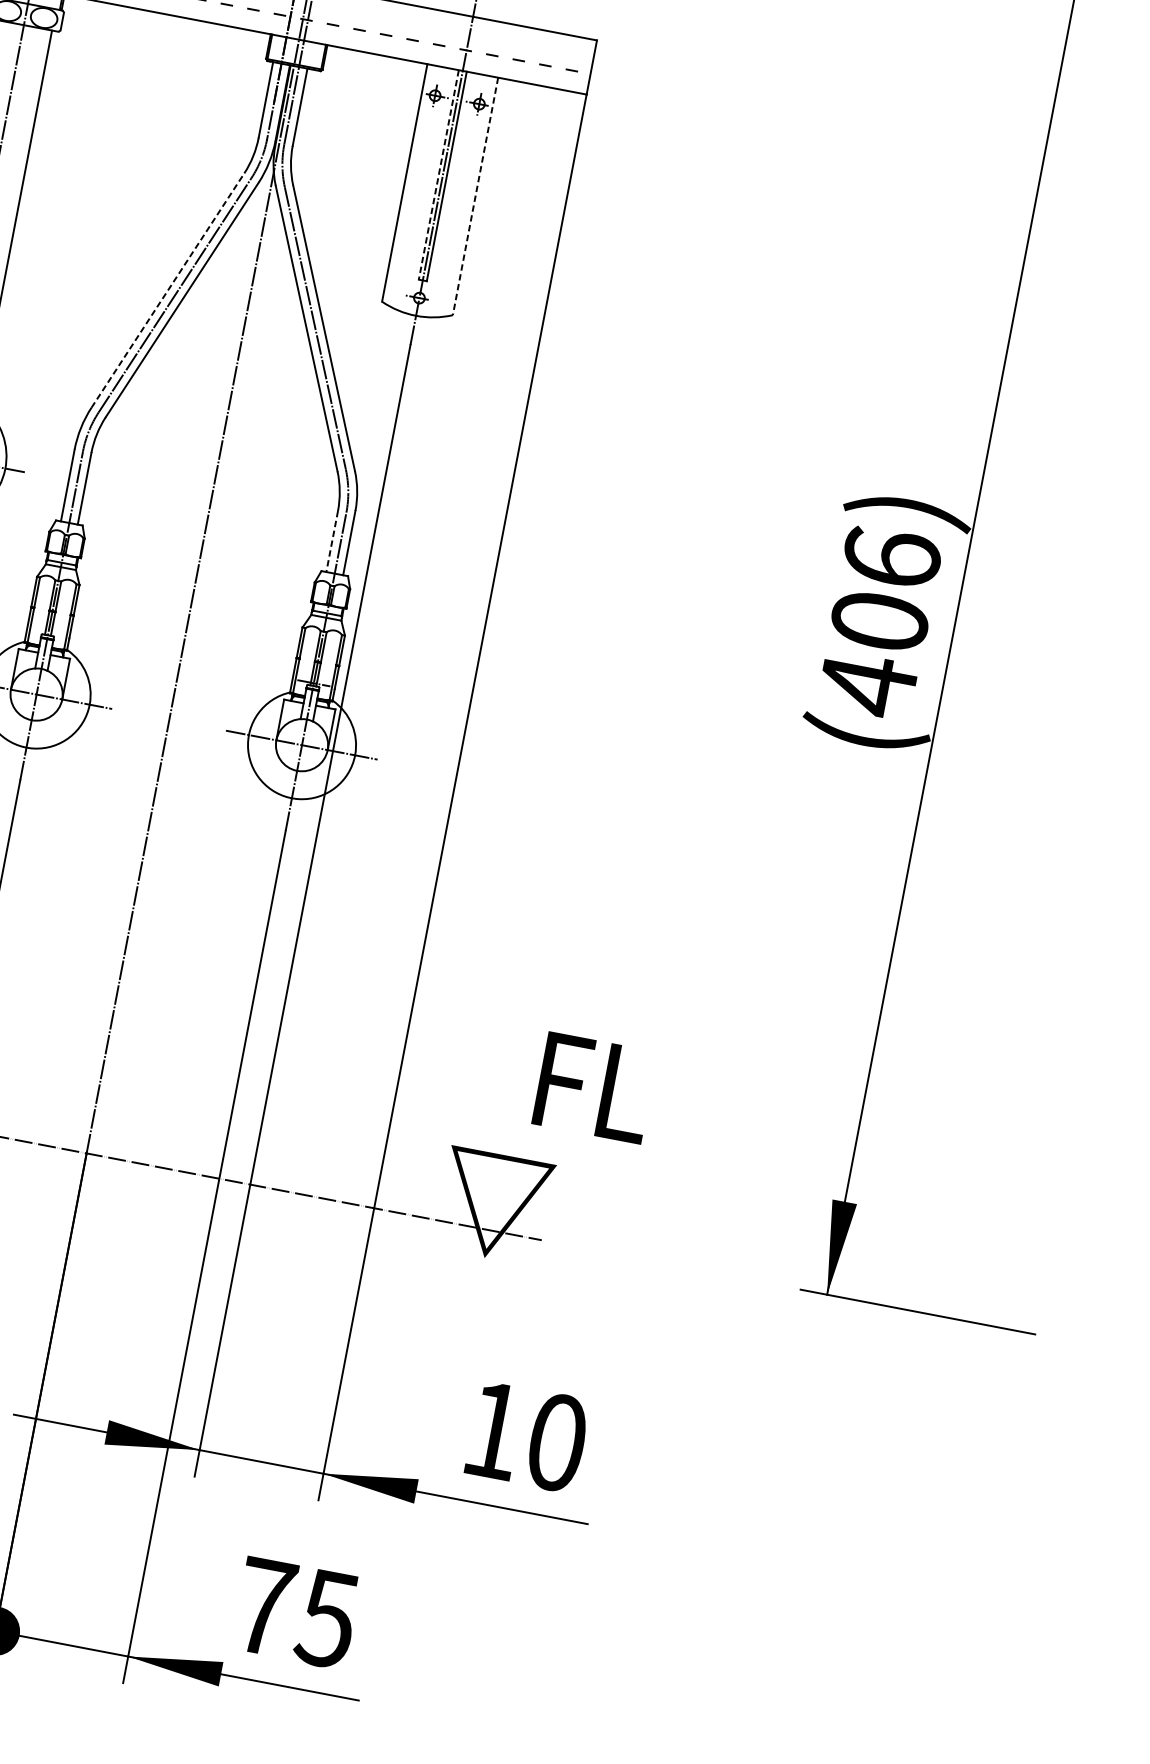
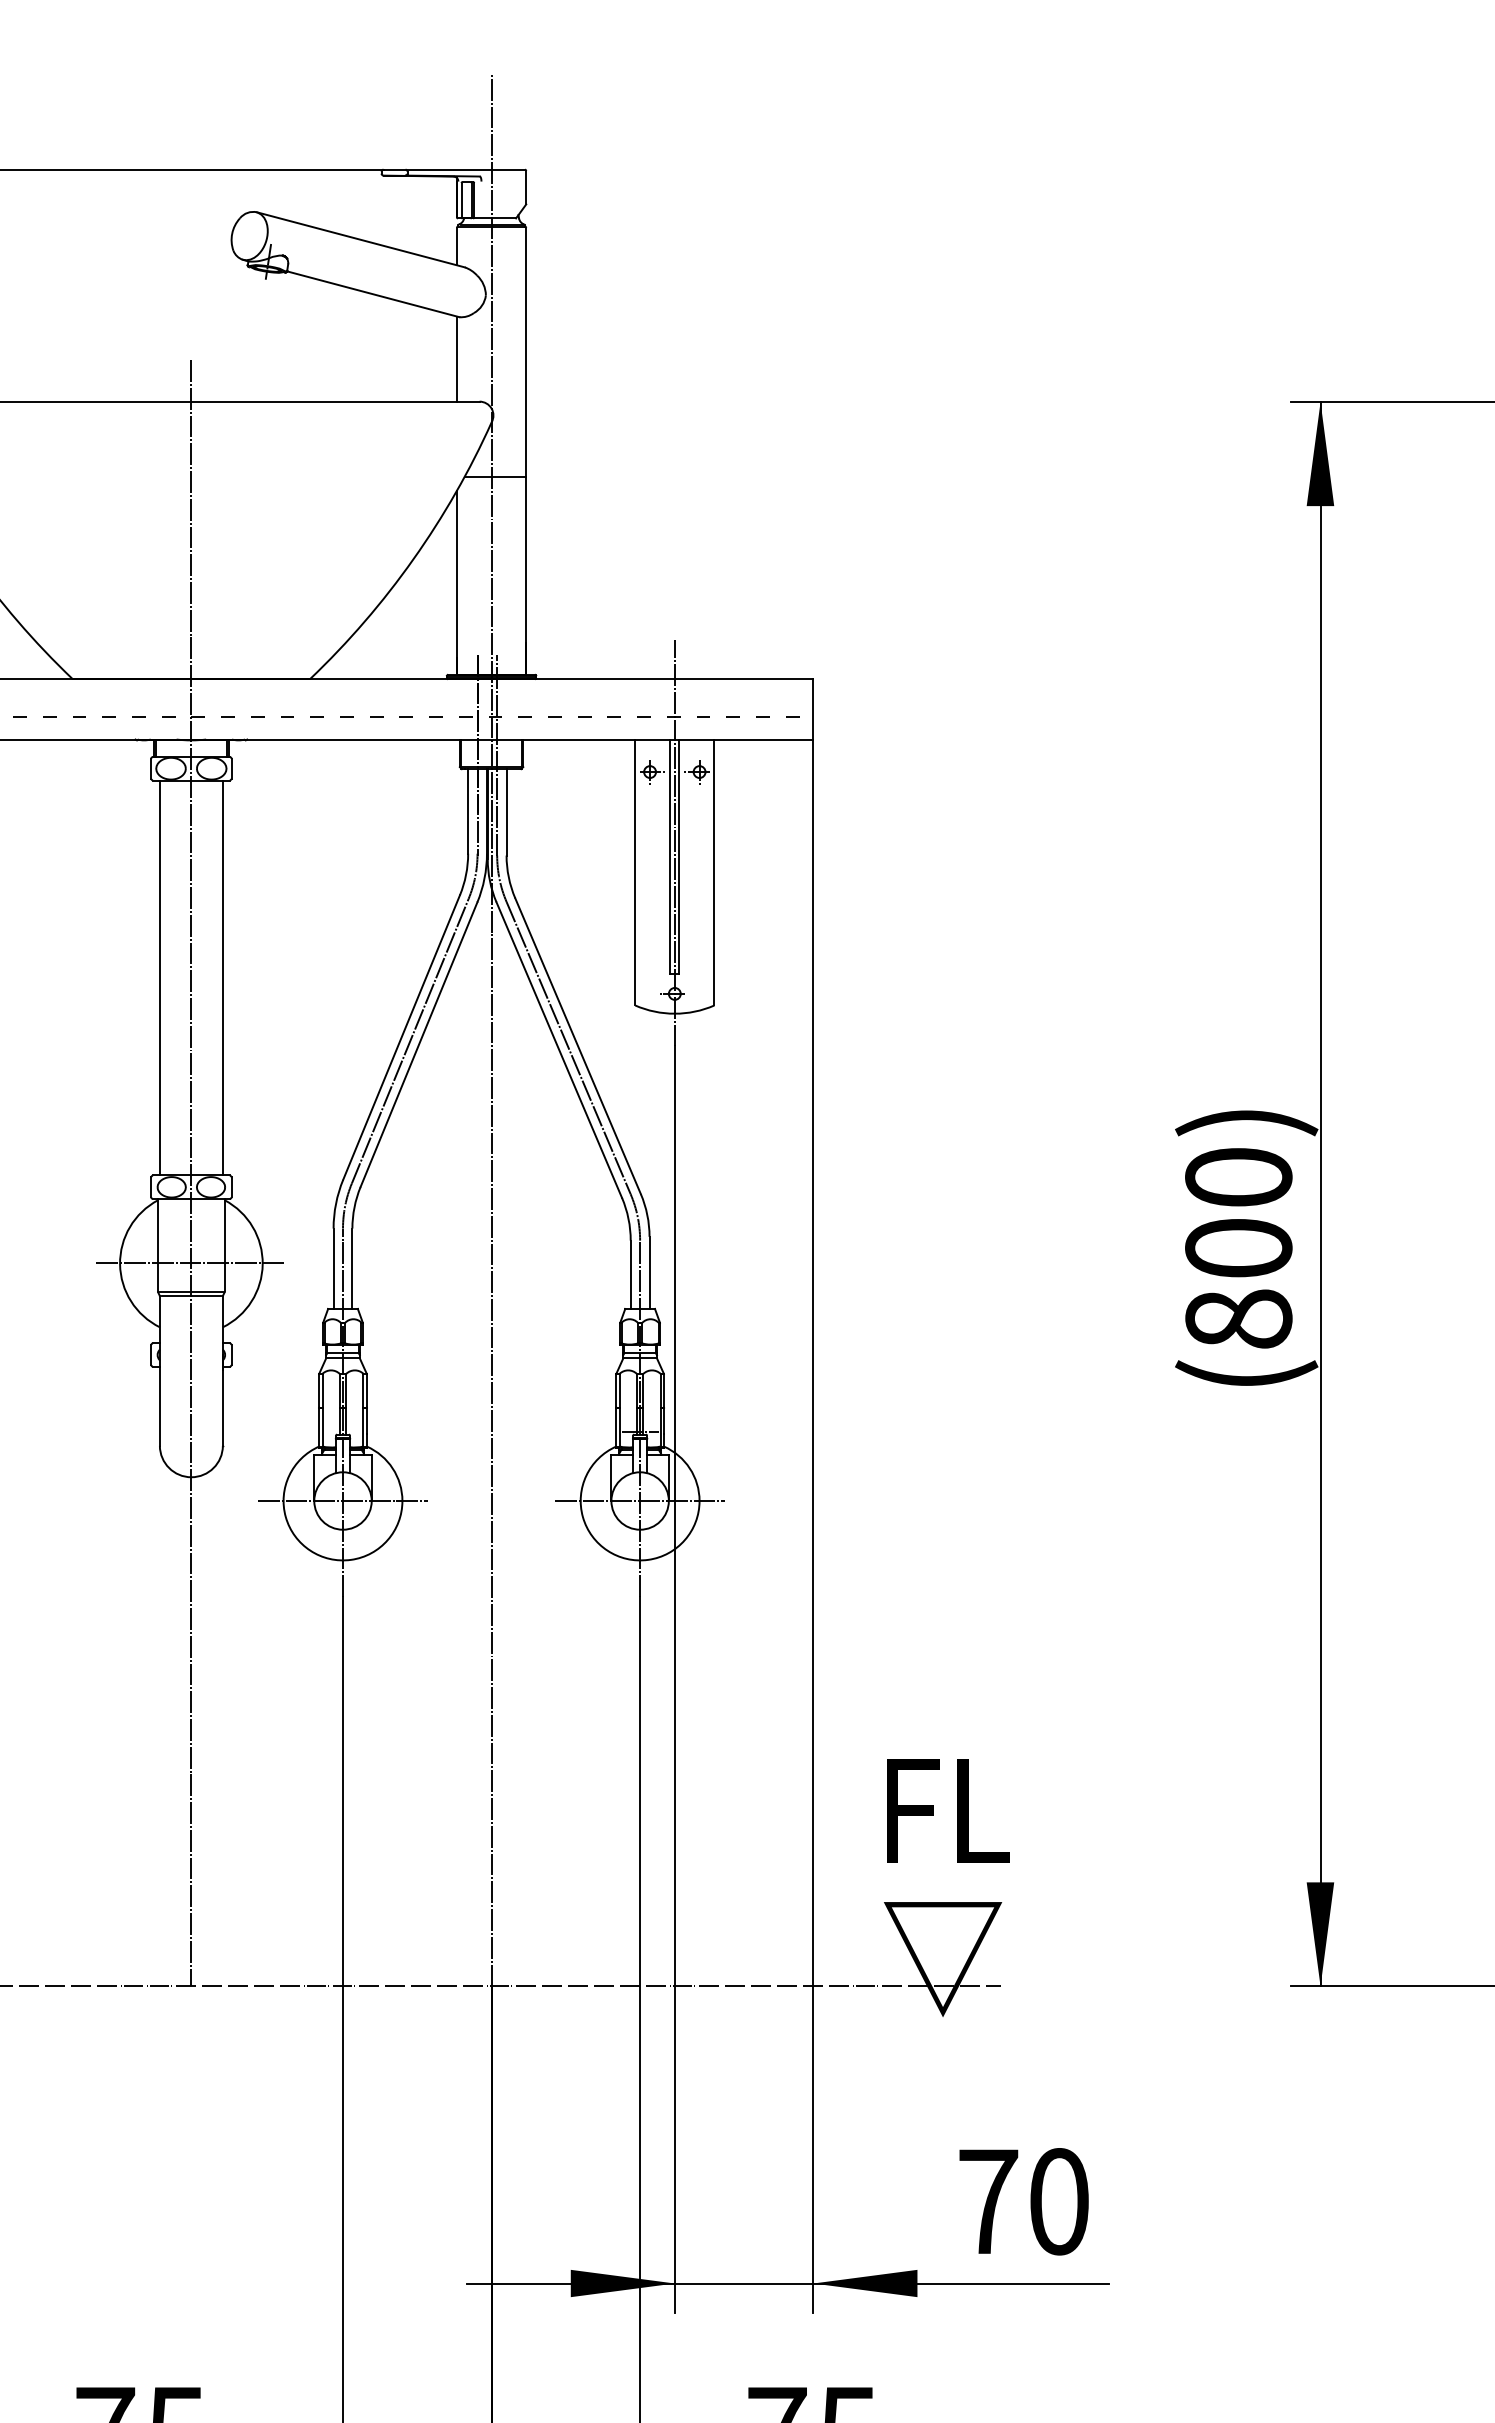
line: (438, 175) -> (670, 857), dashed -> solid
line: (475, 196) -> (714, 872), dashed -> solid
line: (167, 290) -> (401, 1037), dashed -> solid
line: (331, 542) -> (630, 1275), dashed -> solid
text: (879, 622) -> (1238, 1249), 406 -> 800
text: (595, 1087) -> (948, 1810), moved
text: (493, 1430) -> (988, 2201), 10 -> 70

